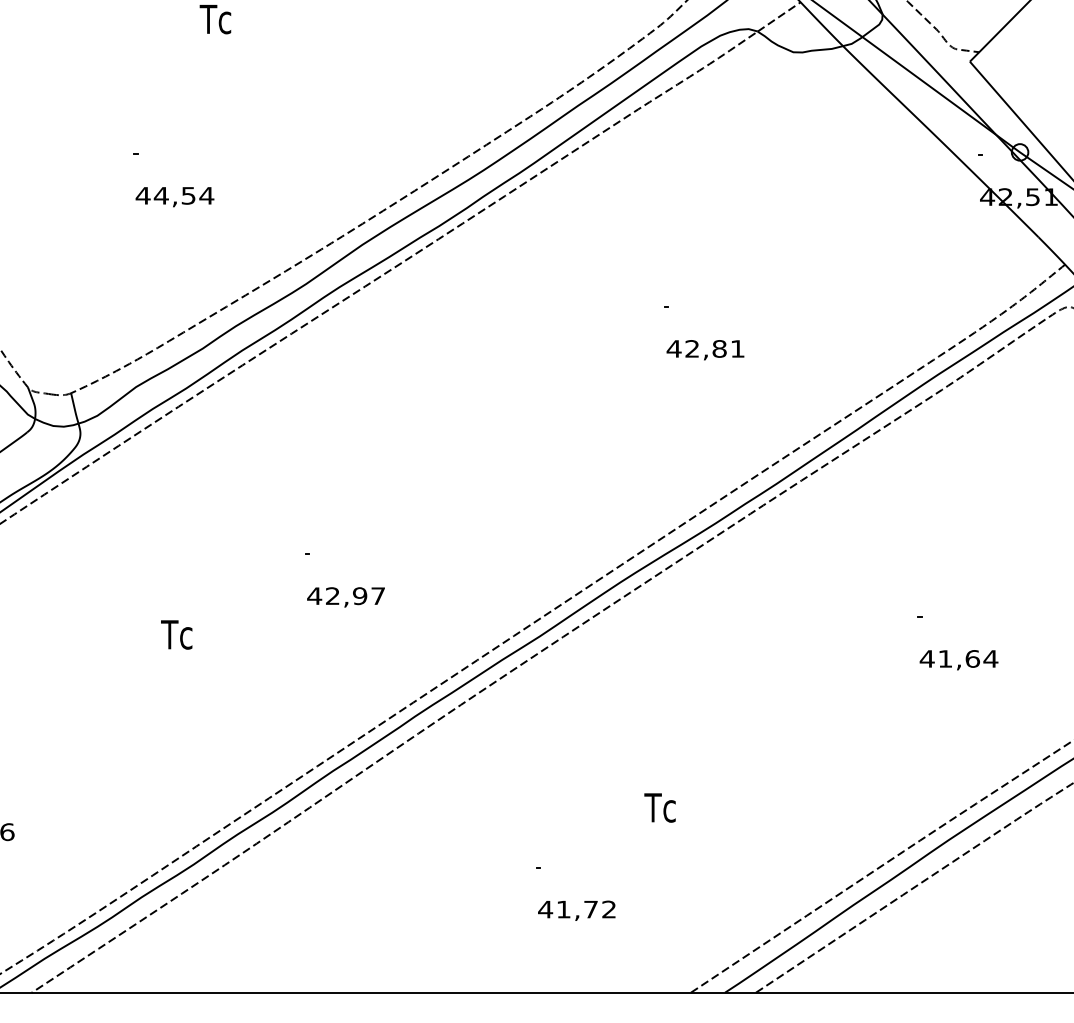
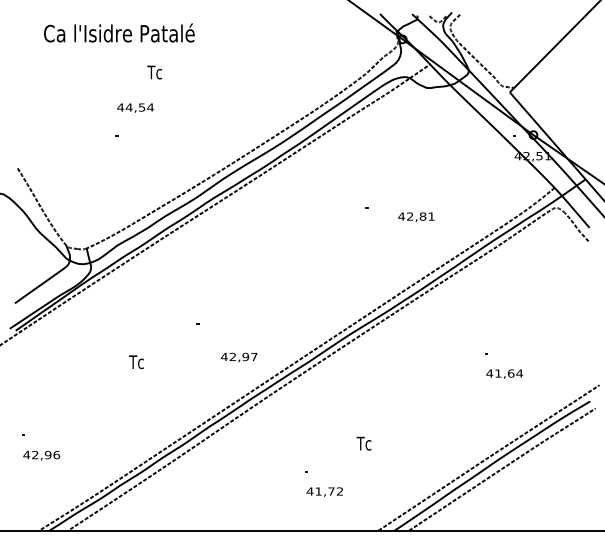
text: (174, 195) -> (135, 107), moved
text: (705, 348) -> (416, 216), moved
text: (344, 597) -> (238, 357), moved

